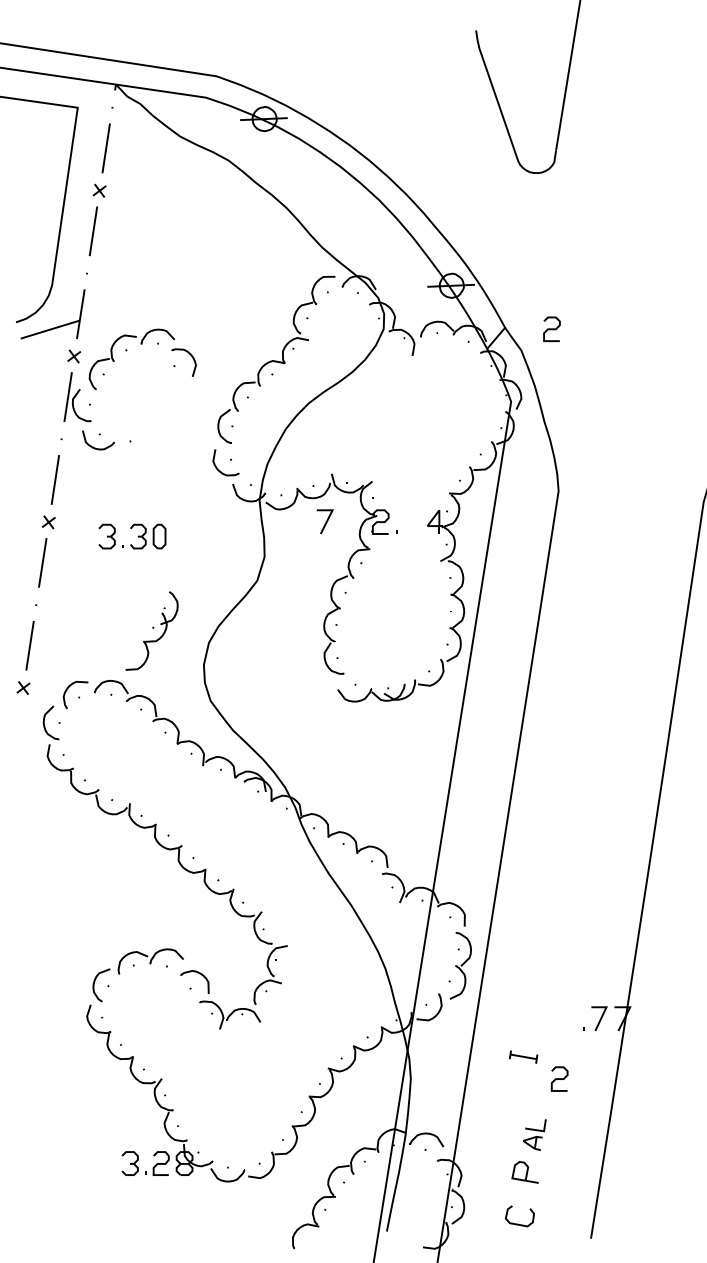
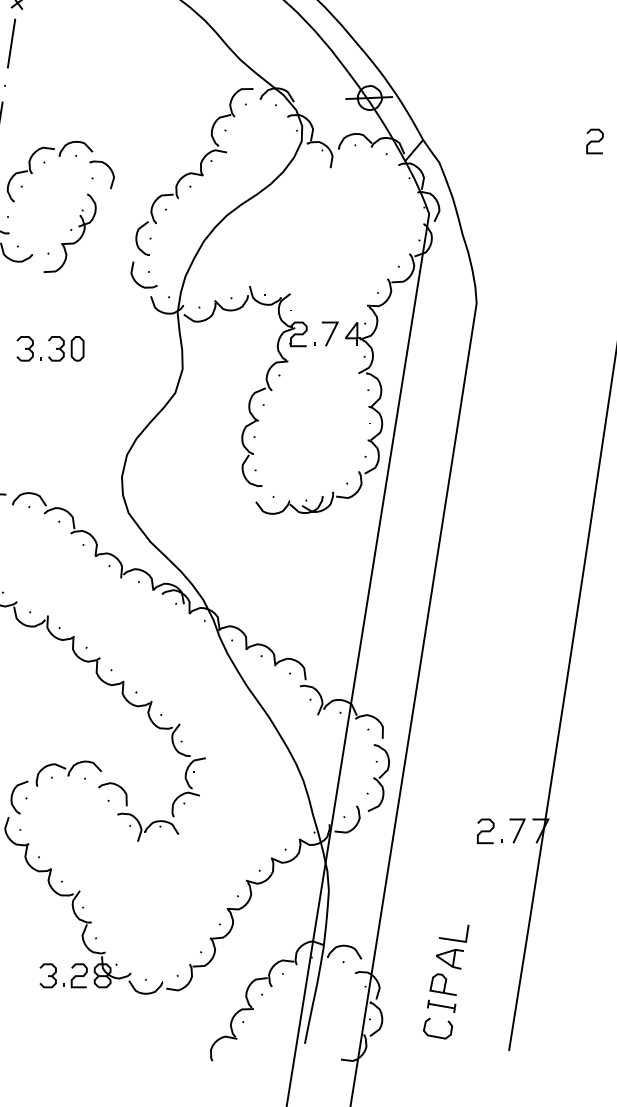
curve: (551, 328) -> (594, 140), moved
line: (325, 522) -> (330, 334), moved
part: (151, 630) -> (69, 232), moved
part: (523, 1056) -> (441, 1005), moved
curve: (559, 1078) -> (485, 830), moved
part: (534, 1134) -> (452, 946), size x1.43

